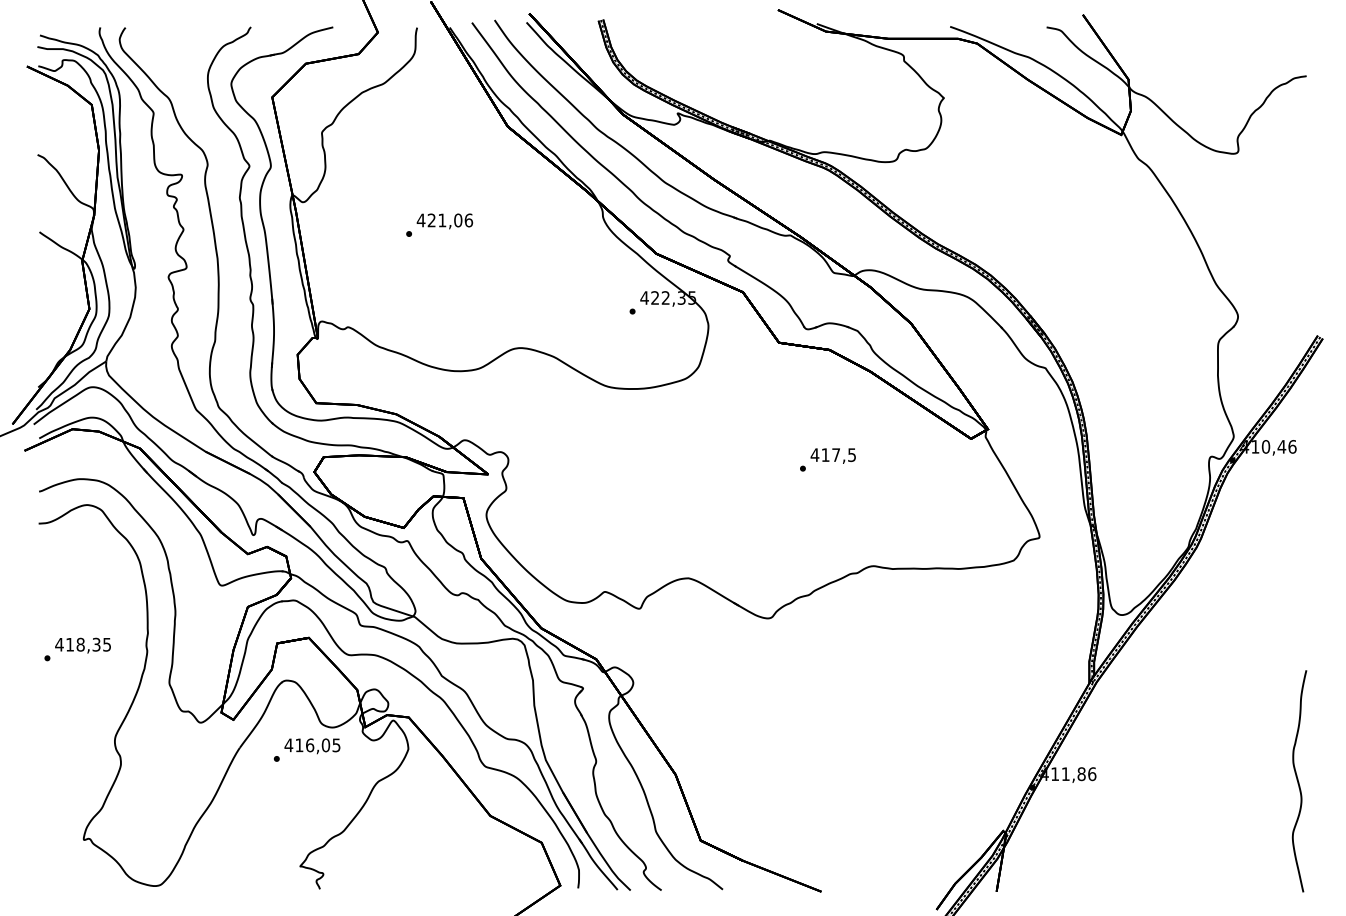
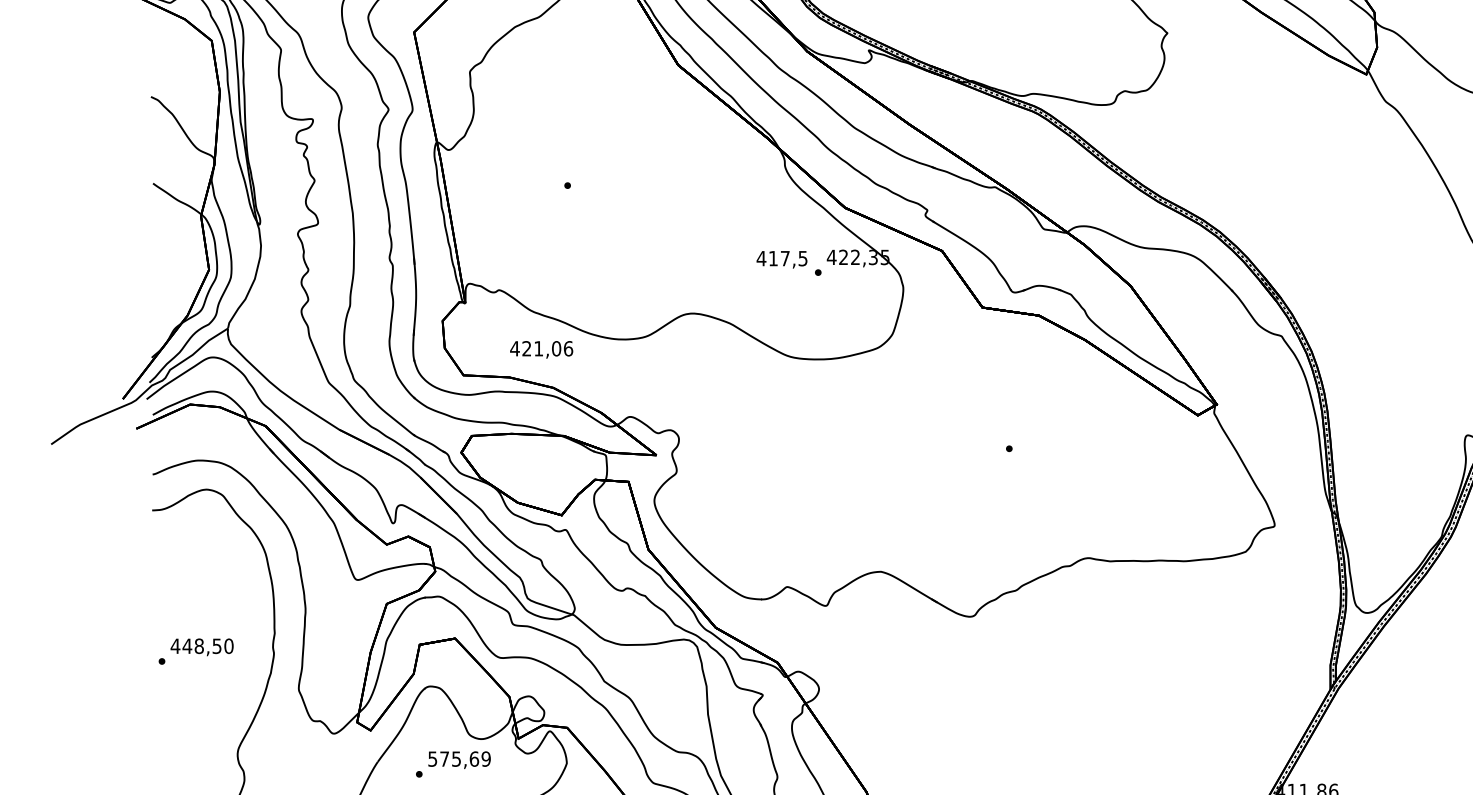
text: (444, 221) -> (541, 349), moved
text: (832, 455) -> (781, 259), moved
text: (88, 644) -> (208, 645), 418,35 -> 448,50
text: (312, 745) -> (459, 759), 416,05 -> 575,69

